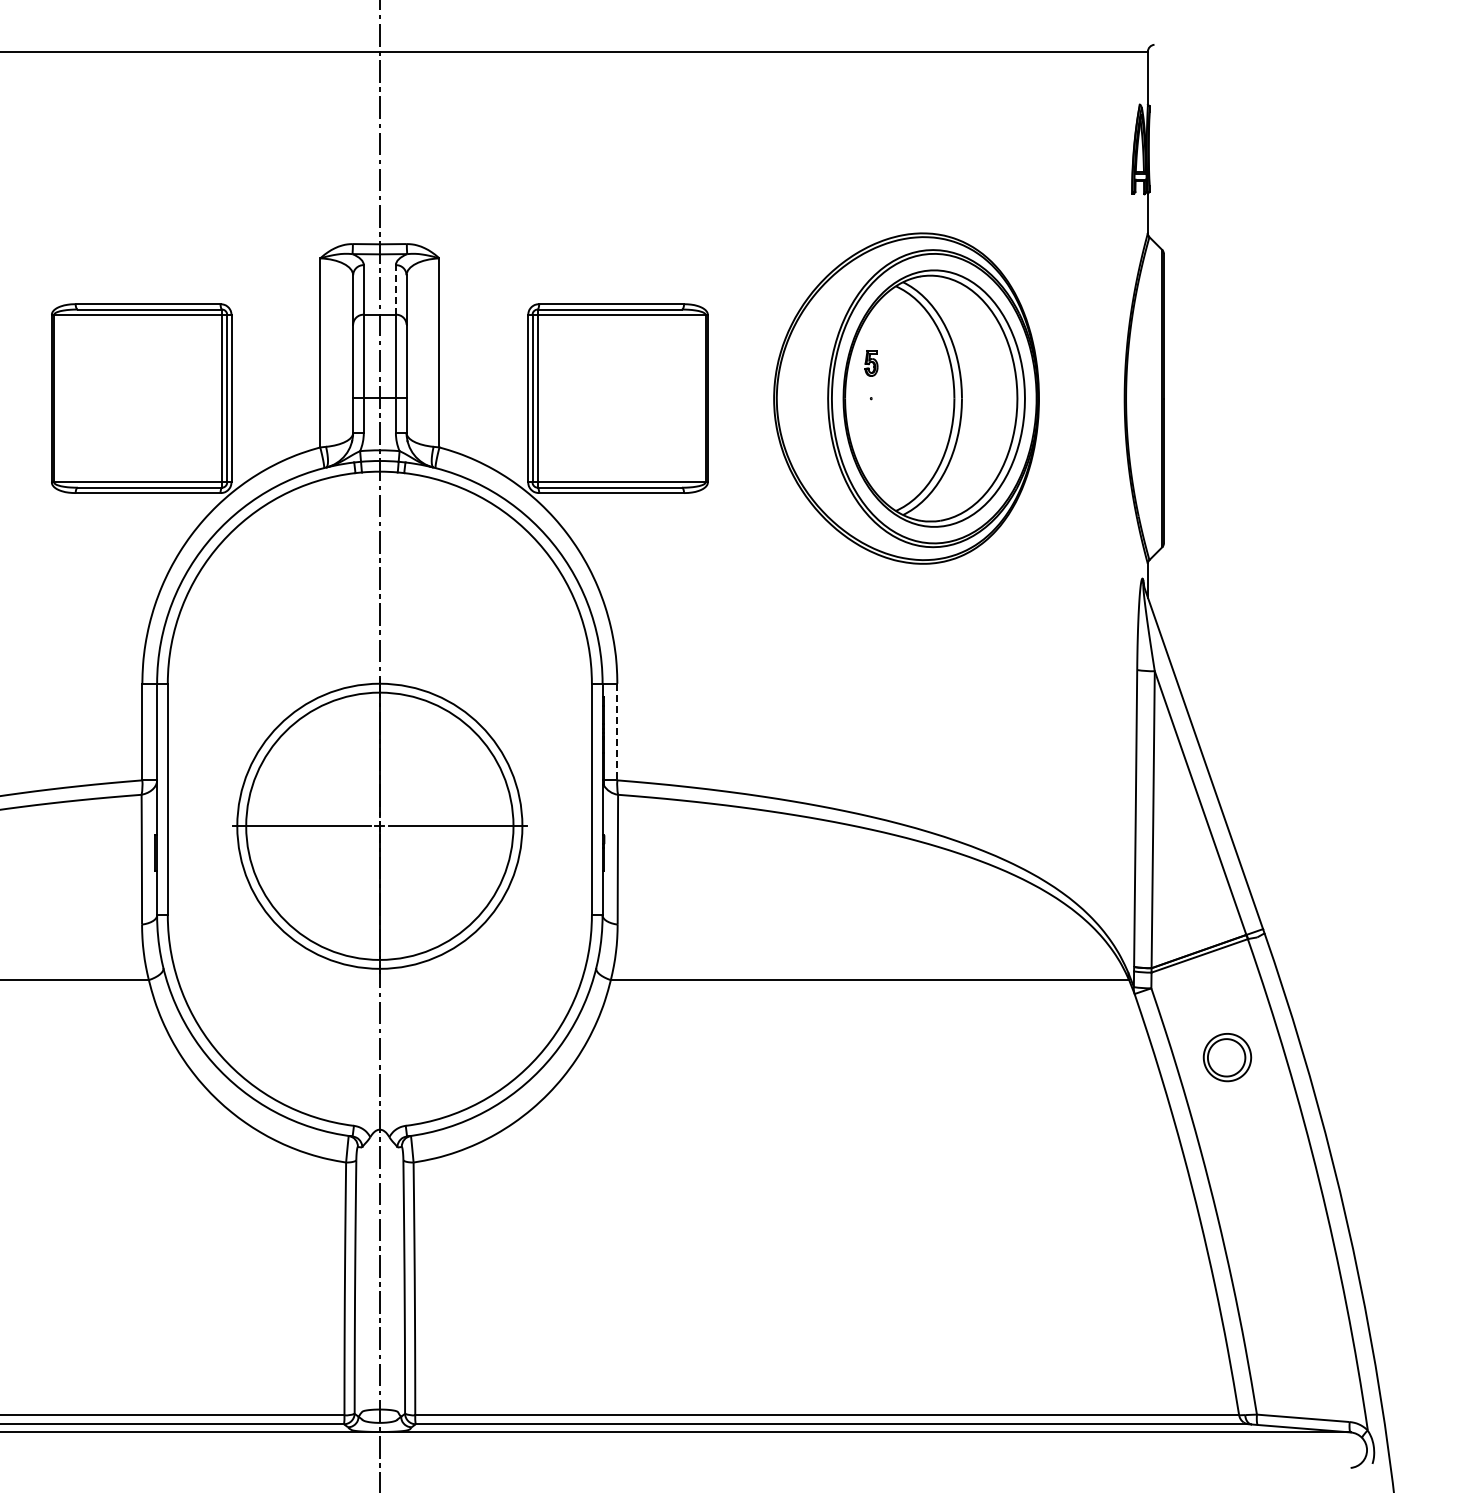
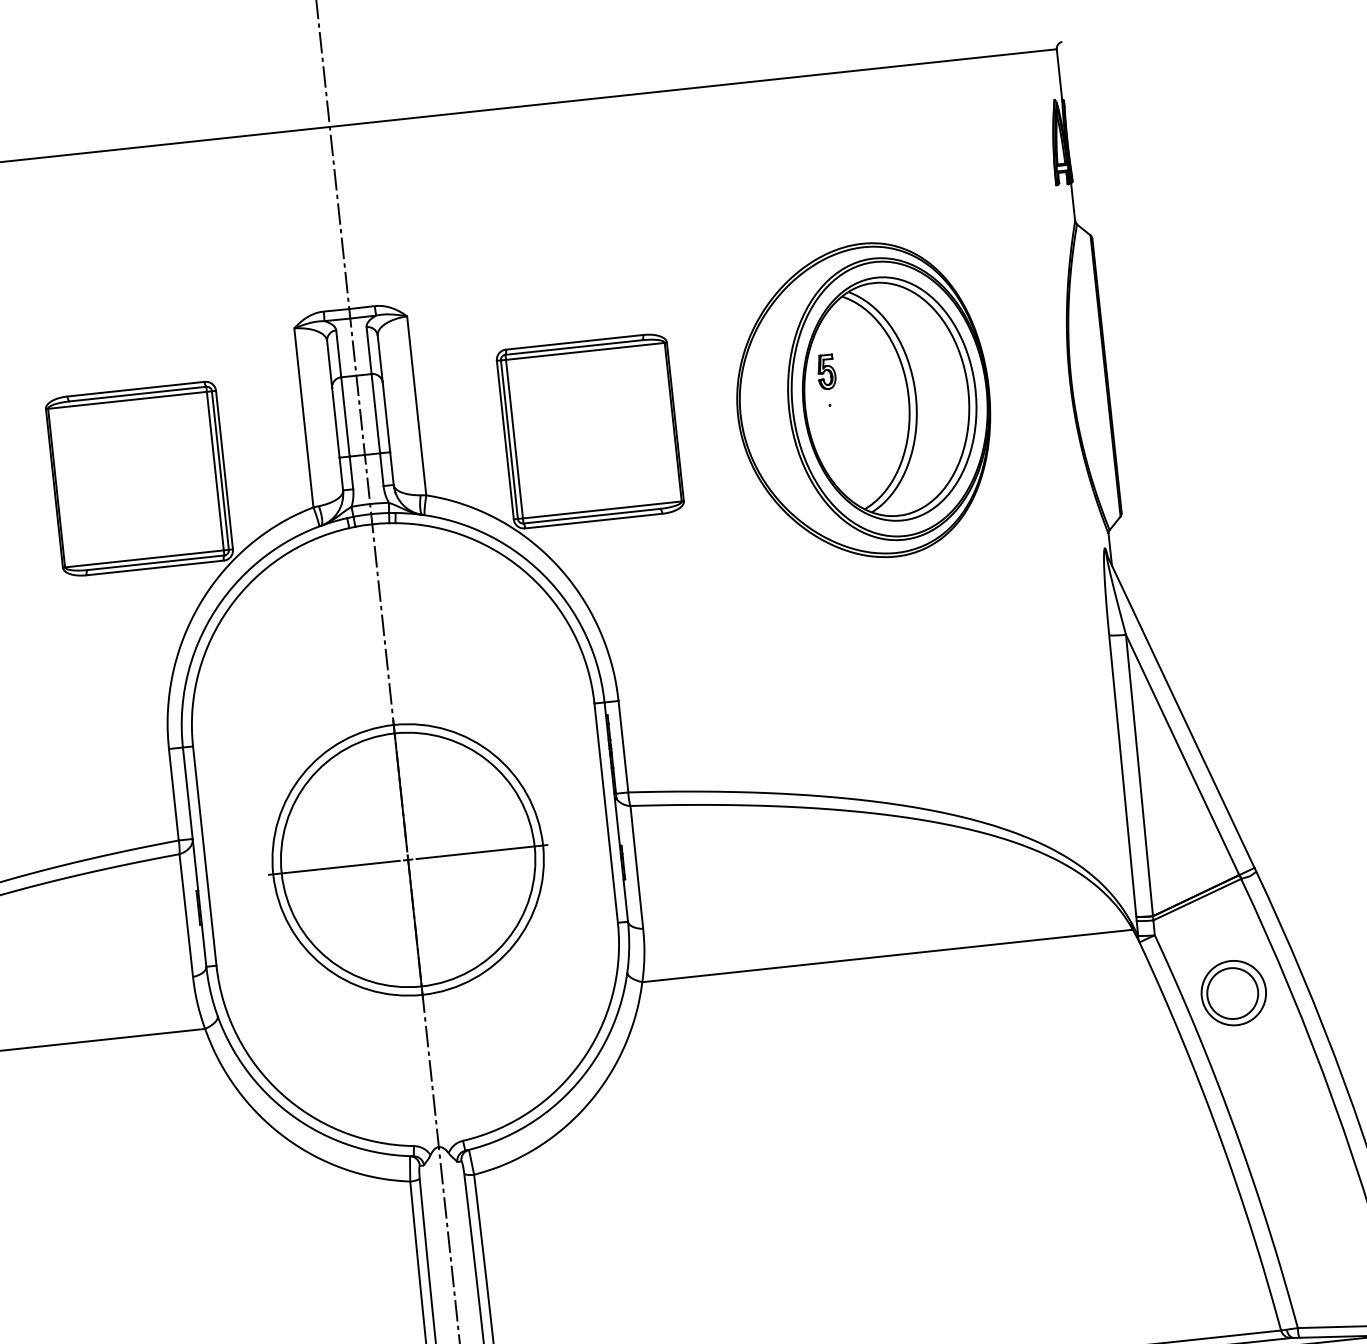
line: (395, 289) -> (368, 350), dashed -> solid
part: (871, 363) -> (826, 372), size x1.43
line: (617, 732) -> (623, 747), dashed -> solid
part: (1227, 1057) -> (1233, 993), size x1.43

